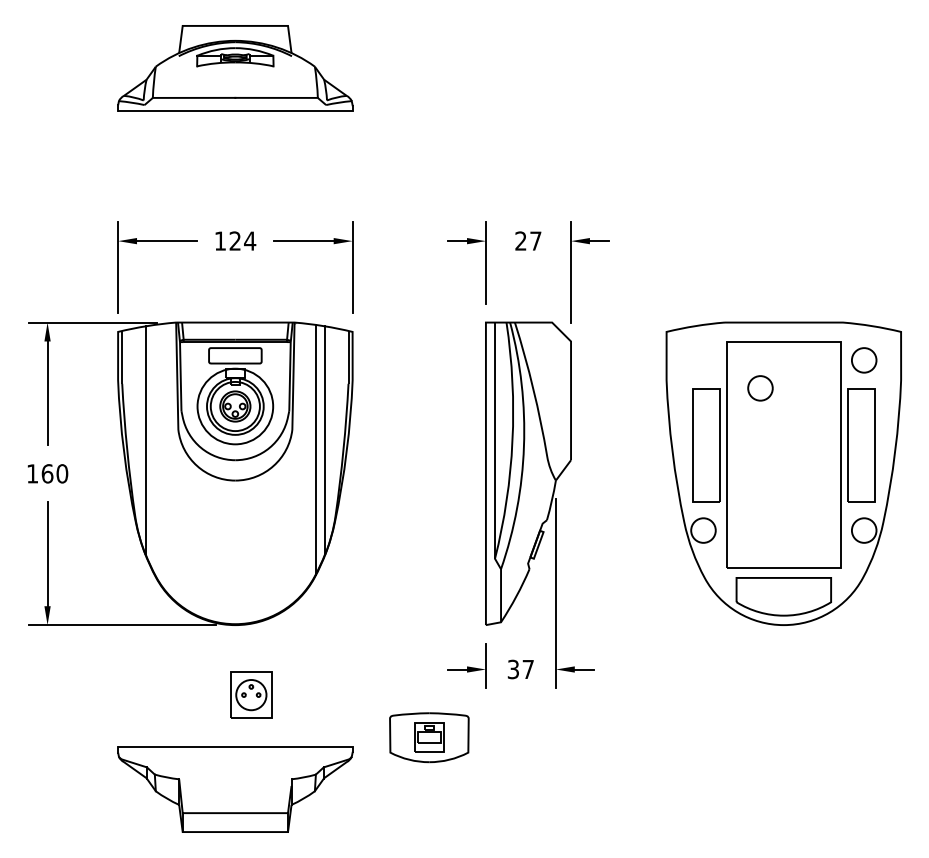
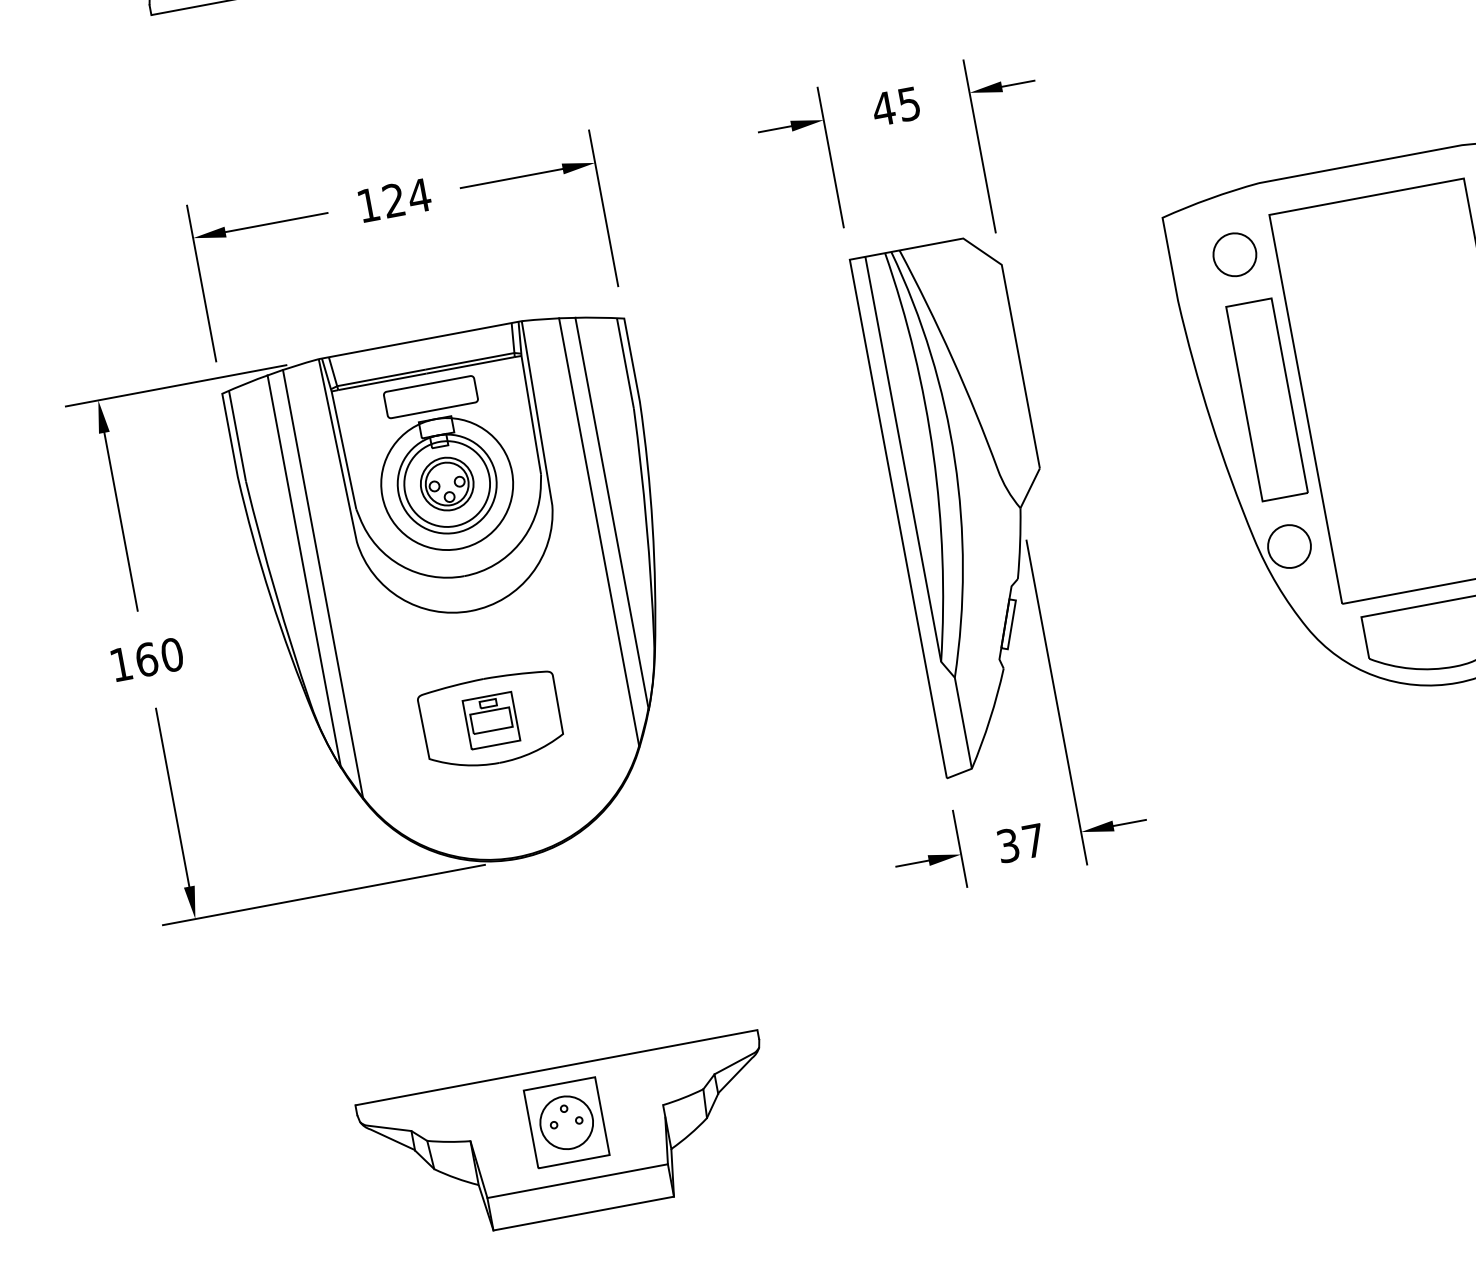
text: (527, 240) -> (894, 105), 27 -> 45
circle: (760, 388) -> (1234, 254), moved
line: (154, 449) -> (322, 583), added
part: (251, 694) -> (566, 1121), moved
part: (429, 737) -> (491, 720), moved

